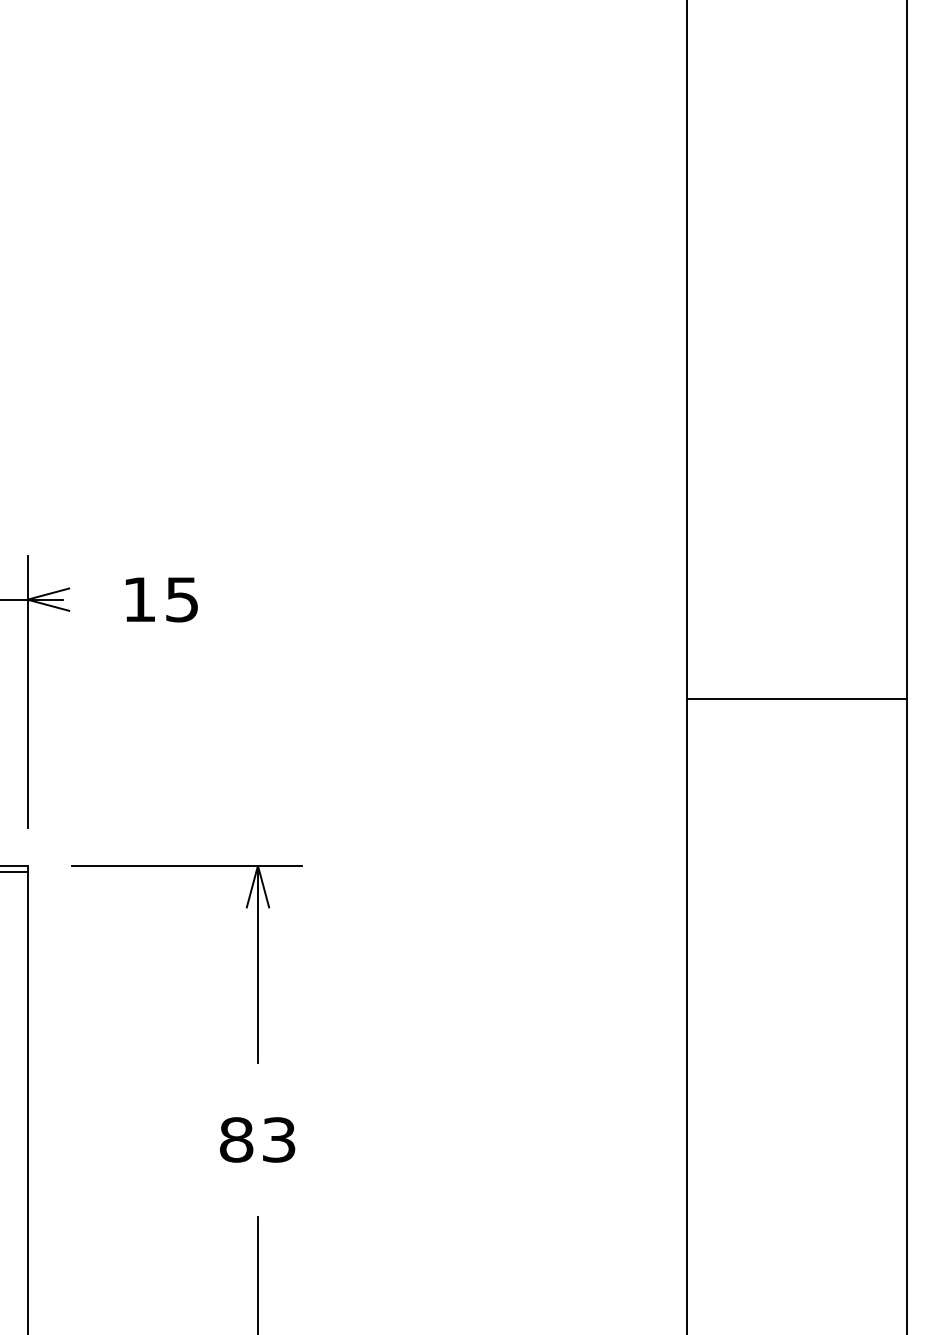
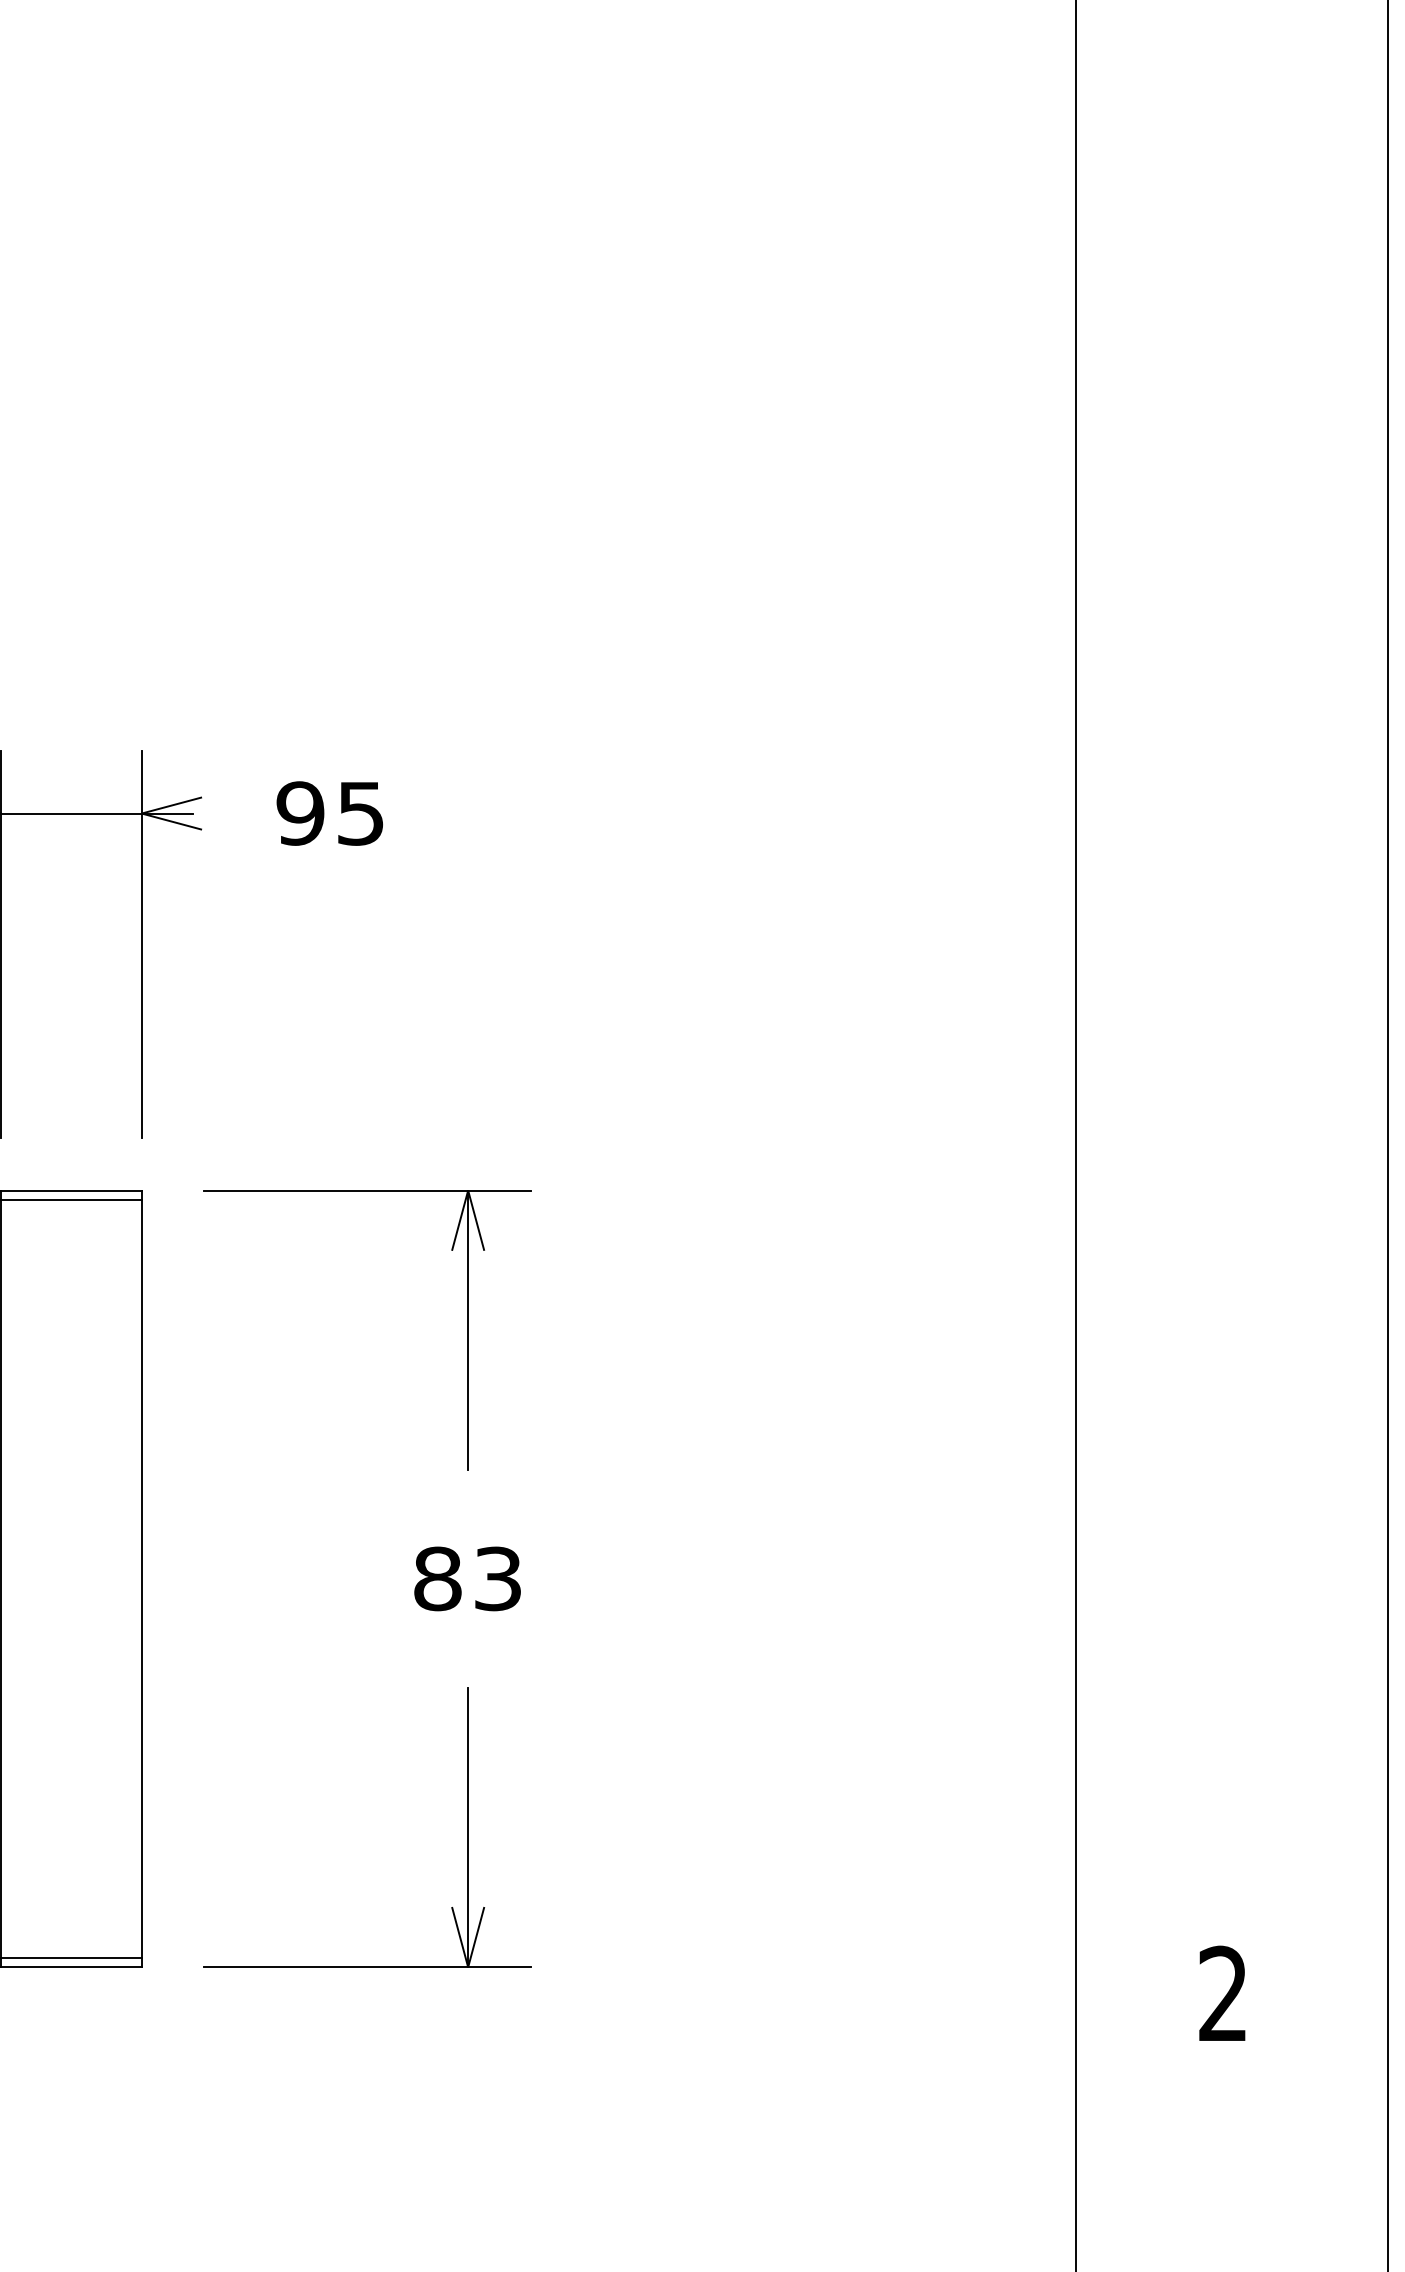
text: (139, 599) -> (300, 813), 15 -> 95
line: (797, 699) -> (1232, 954), removed

